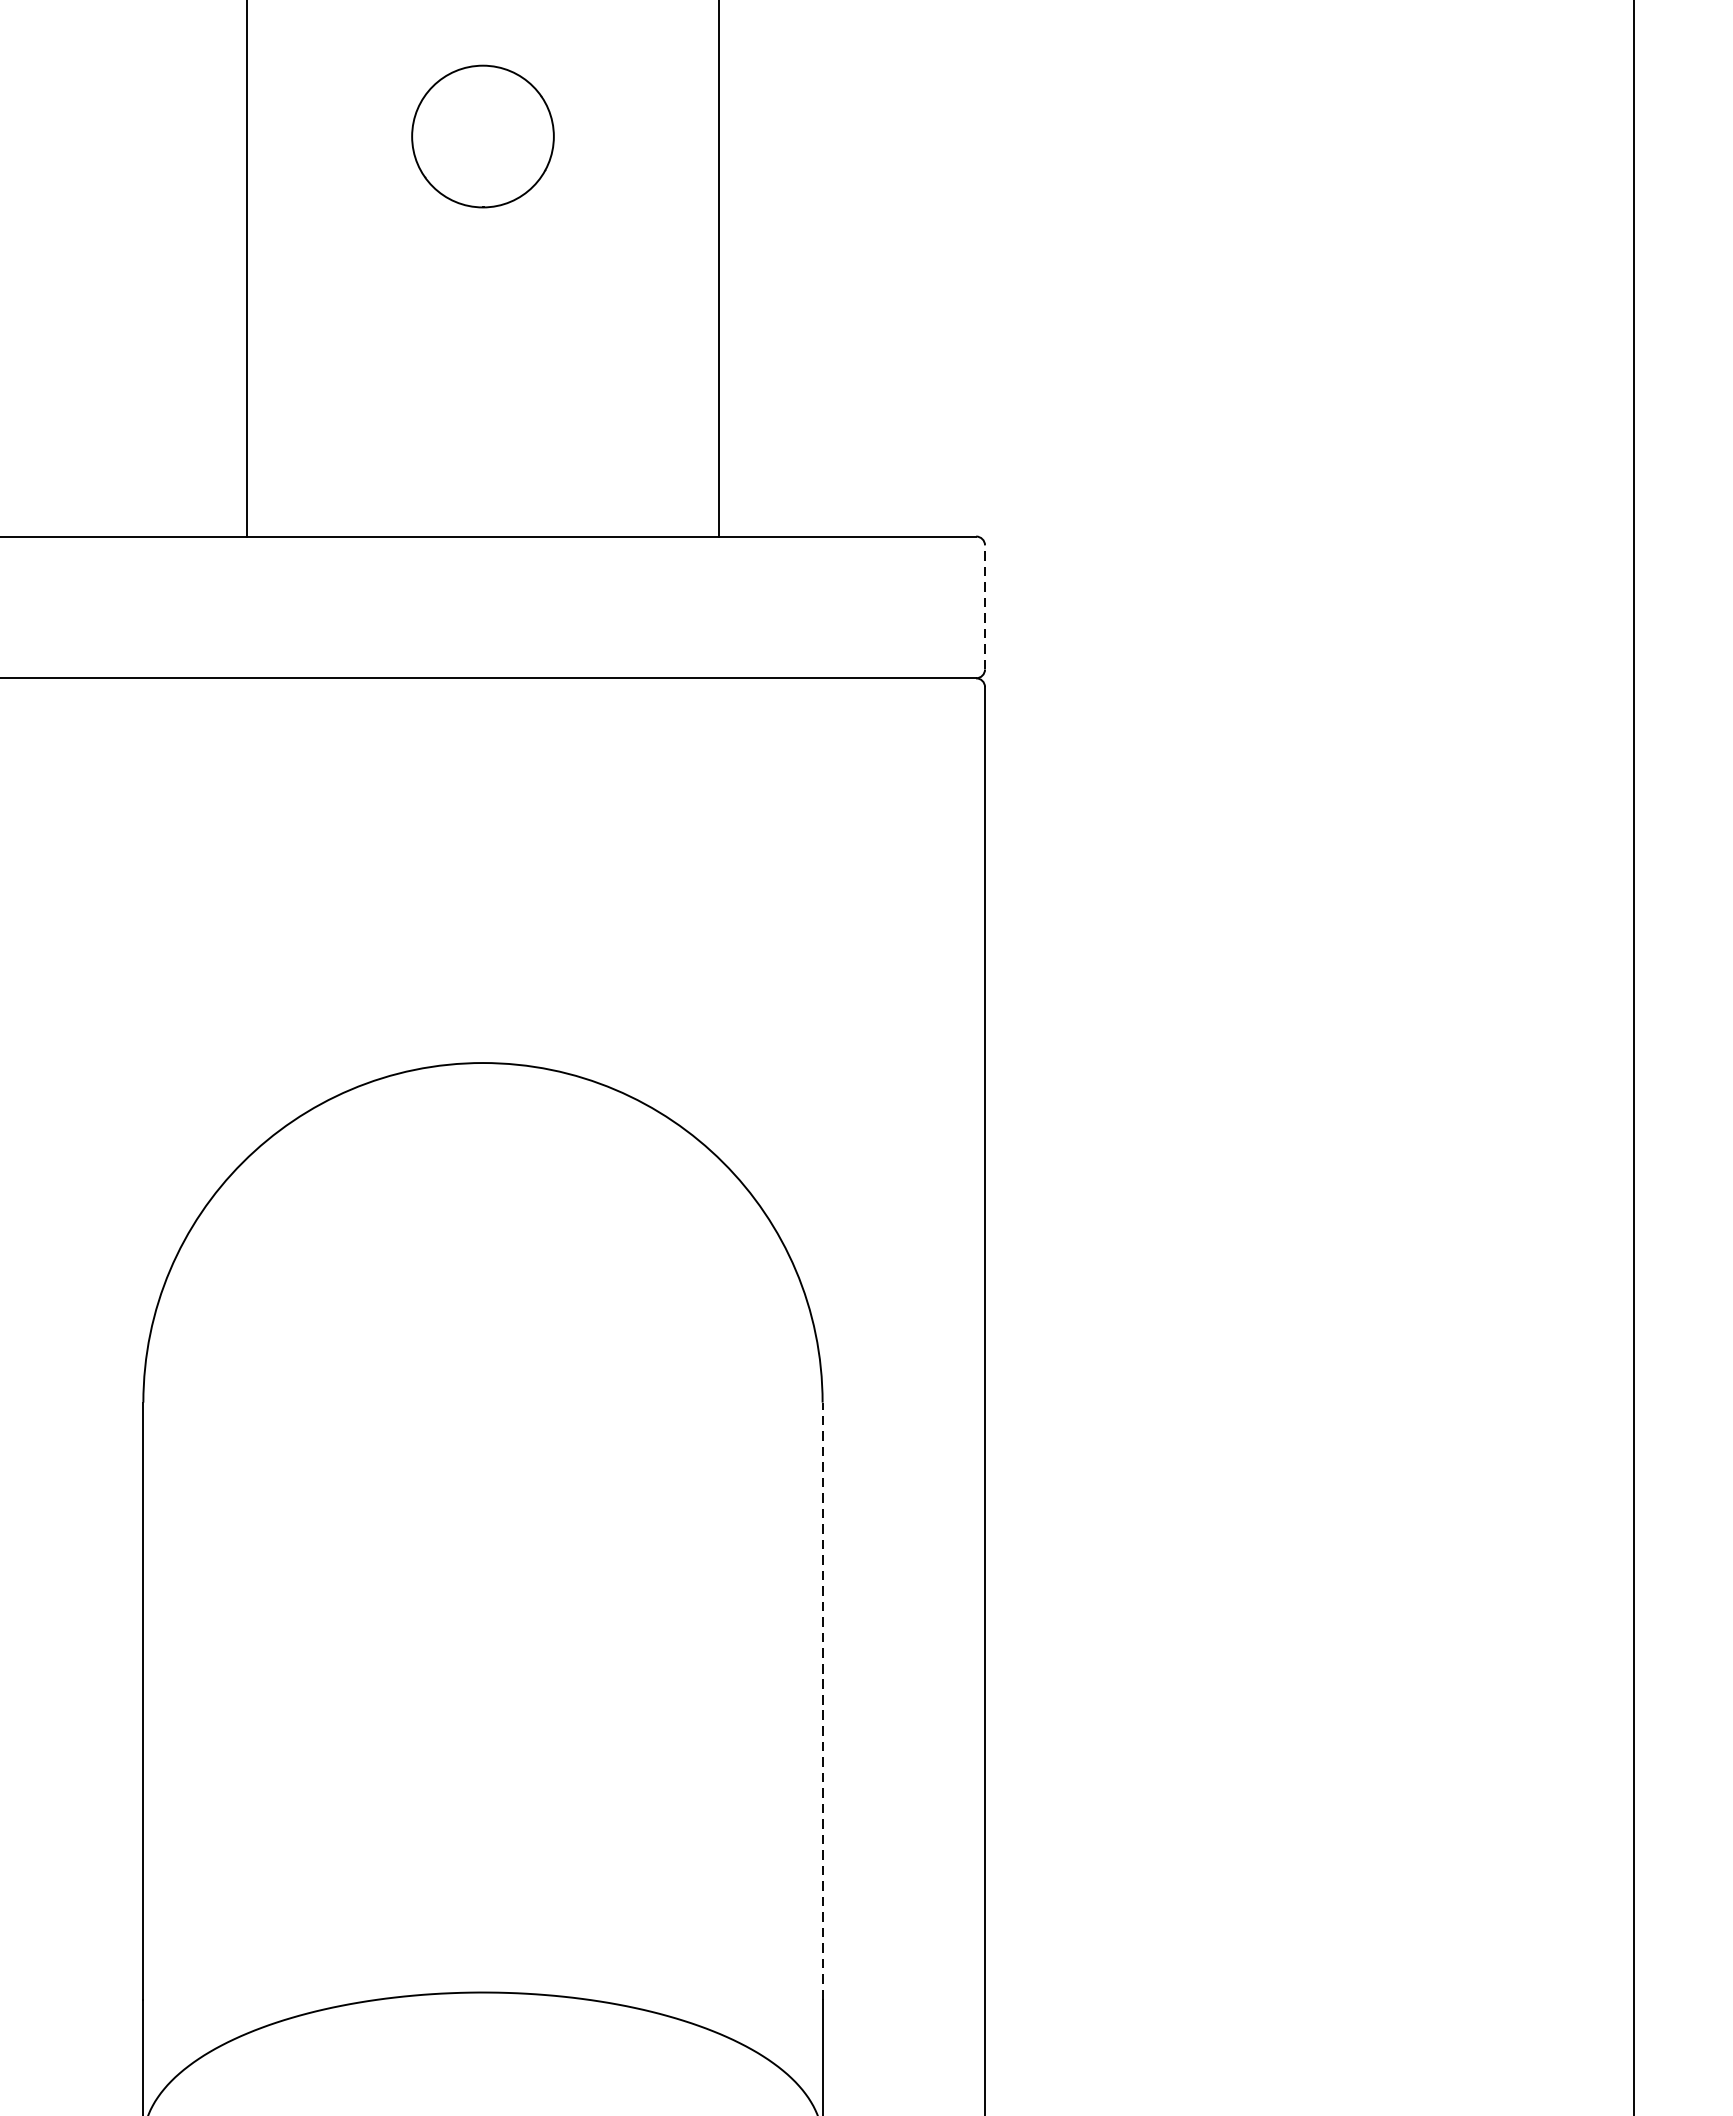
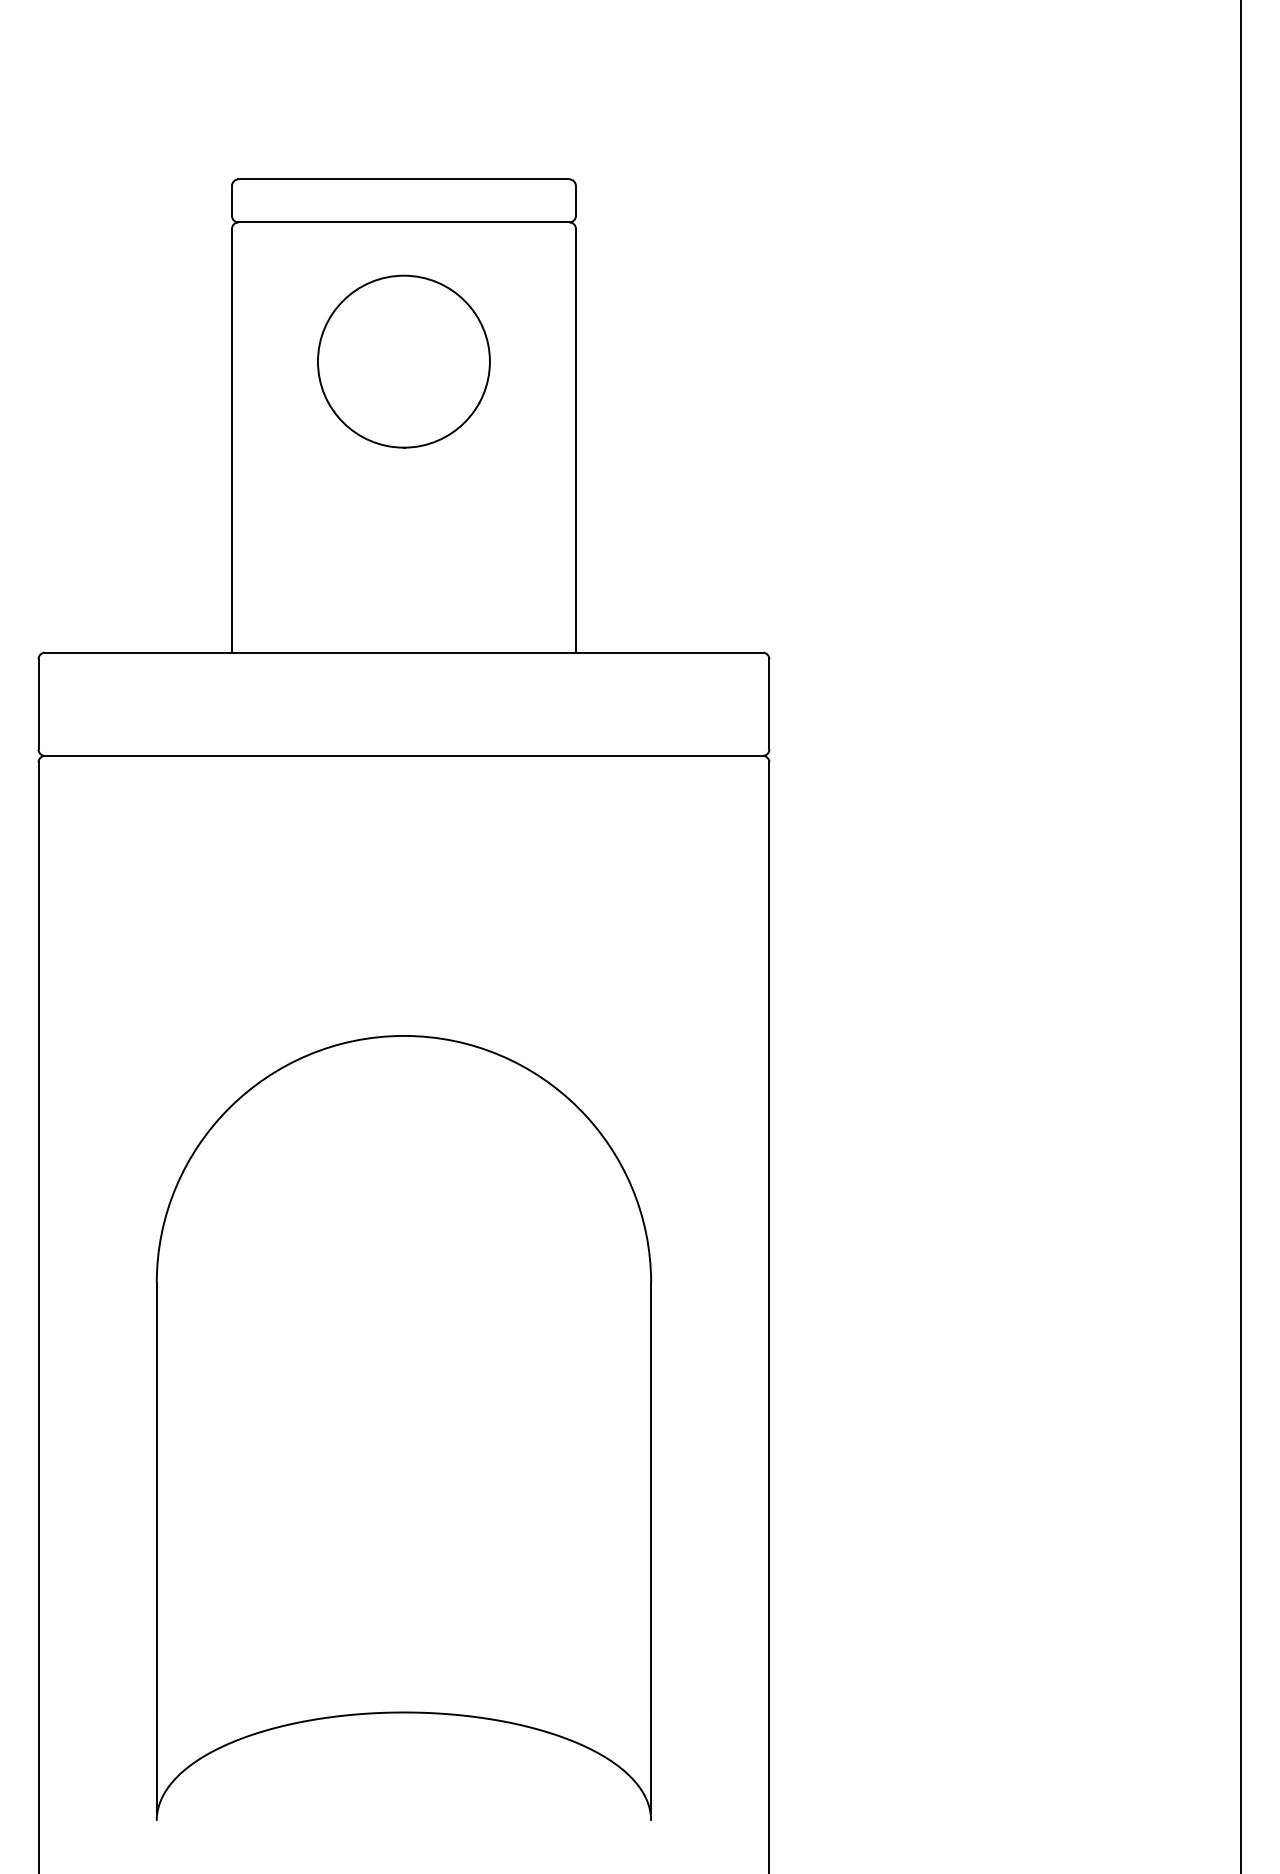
part: (482, 136) -> (403, 361), size x1.67
line: (985, 606) -> (769, 703), dashed -> solid
line: (823, 1699) -> (651, 1499), dashed -> solid

